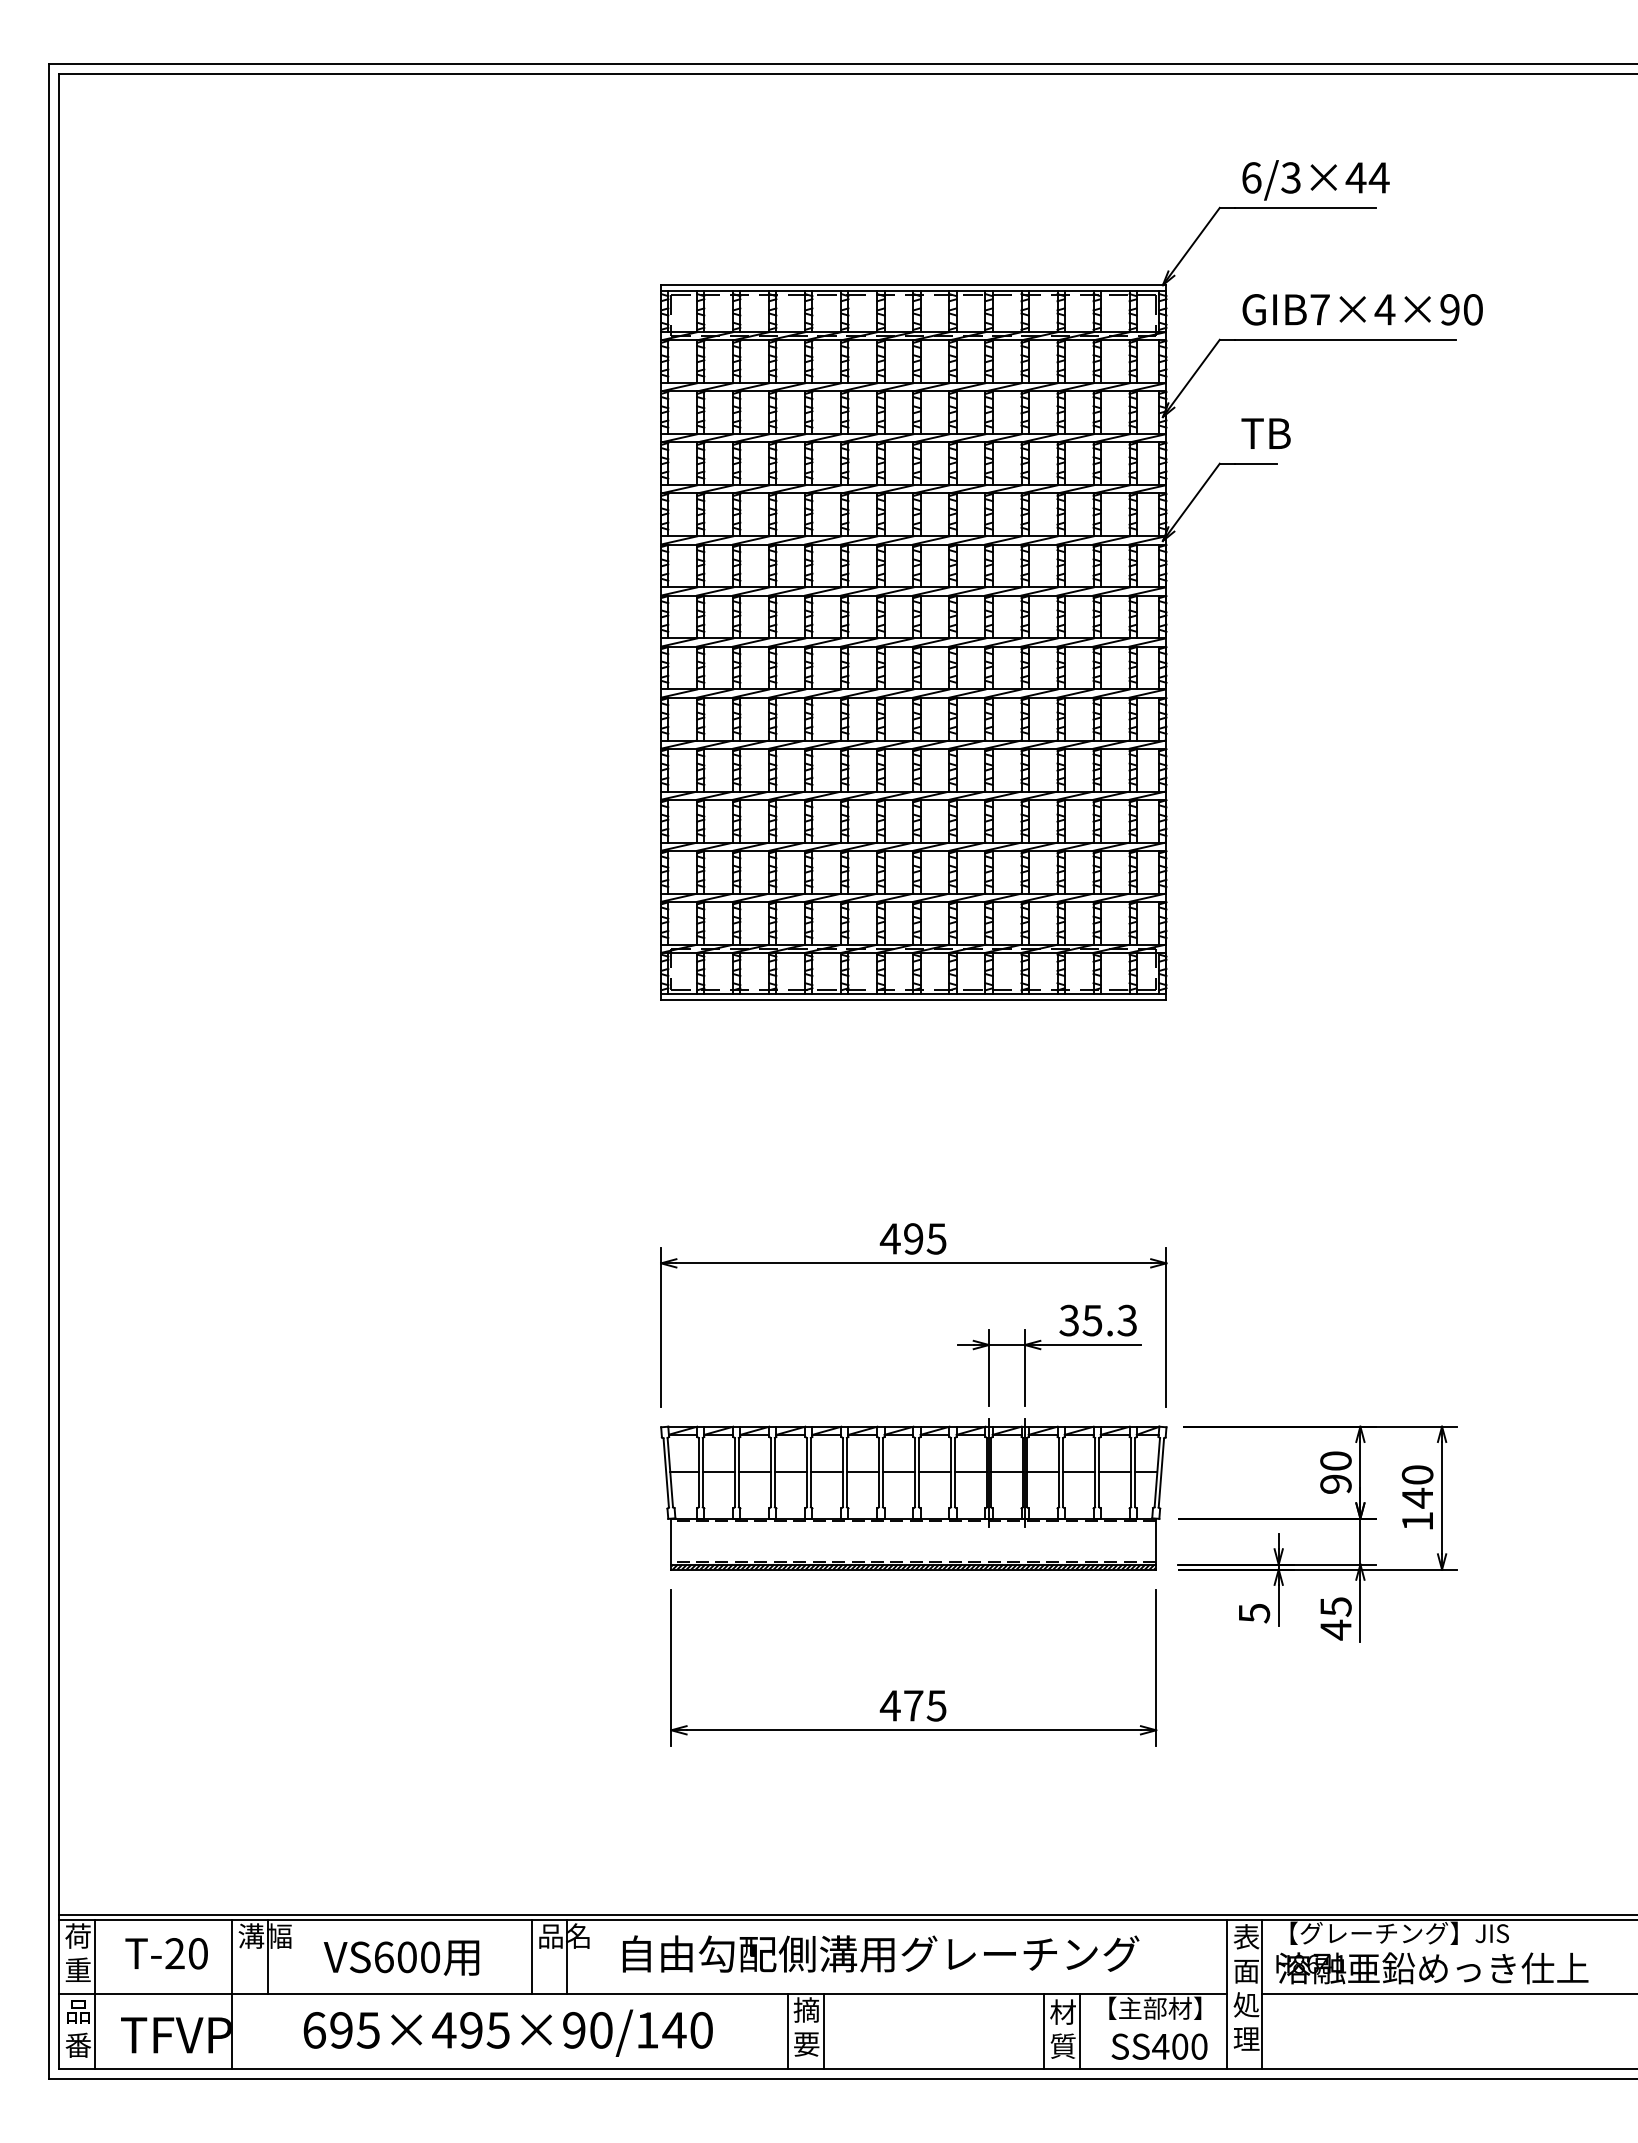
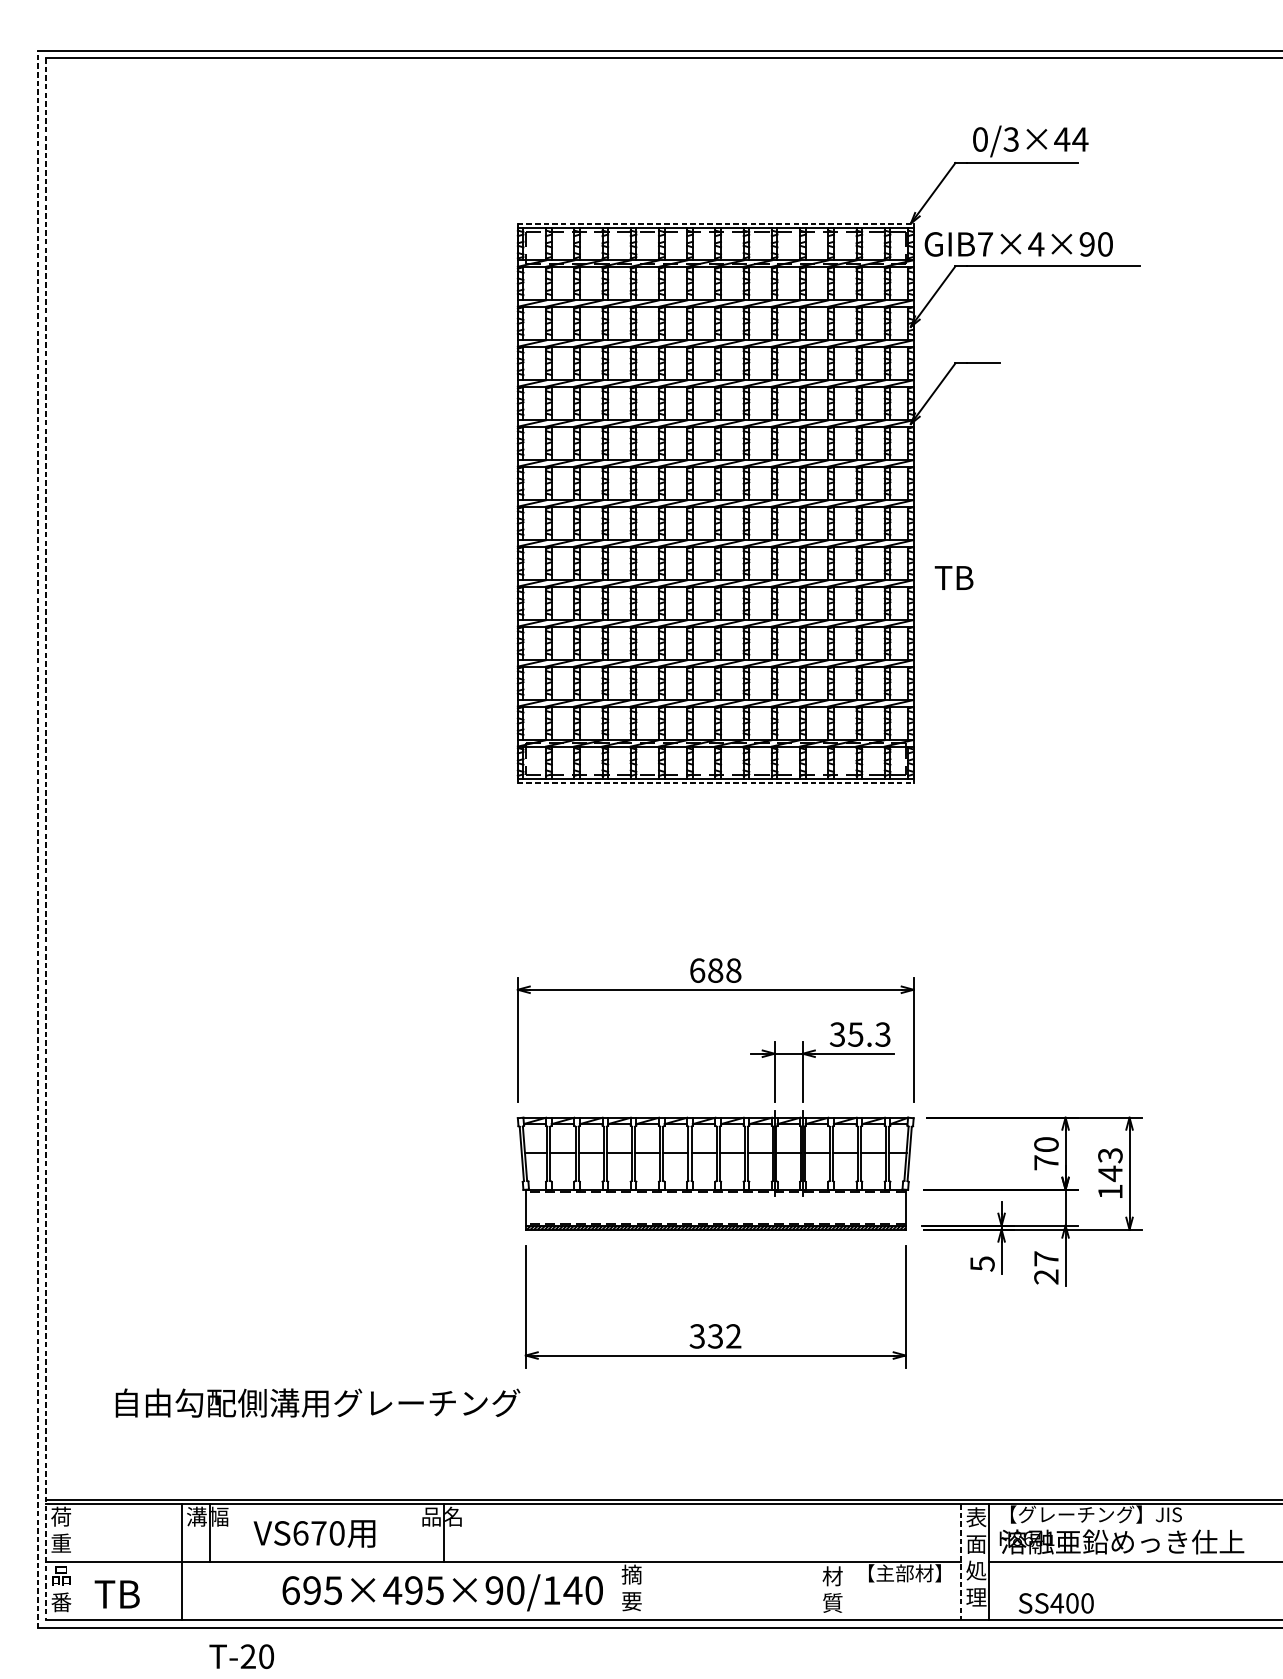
text: (1251, 177) -> (980, 139), 6/3×44 -> 0/3×44
line: (913, 285) -> (715, 223), solid -> dashed
text: (1362, 309) -> (1018, 244), moved
text: (1265, 433) -> (953, 577), moved
line: (913, 999) -> (715, 783), solid -> dashed
line: (49, 1071) -> (38, 839), solid -> dashed
line: (59, 1071) -> (46, 839), solid -> dashed
text: (912, 1238) -> (714, 970), 495 -> 688
text: (1417, 1475) -> (1110, 1155), 140 -> 143
text: (1335, 1483) -> (1046, 1162), 90 -> 70
text: (1335, 1618) -> (1046, 1267), 45 -> 27
text: (912, 1705) -> (714, 1336), 475 -> 332
text: (166, 1953) -> (241, 1656), moved
text: (881, 1953) -> (318, 1402), moved
text: (406, 1957) -> (318, 1533), VS600 -> VS670
line: (531, 1957) -> (416, 1533), removed
line: (95, 1994) -> (74, 1562), removed
line: (1226, 1994) -> (960, 1562), solid -> dashed
line: (788, 2031) -> (617, 1591), removed
line: (823, 2031) -> (645, 1591), removed
line: (1044, 2031) -> (818, 1591), removed
line: (1080, 2031) -> (846, 1591), removed
text: (507, 2032) -> (442, 1592), moved
text: (194, 2035) -> (152, 1594), TFVP -> TB
text: (1159, 2046) -> (1056, 1603), moved

